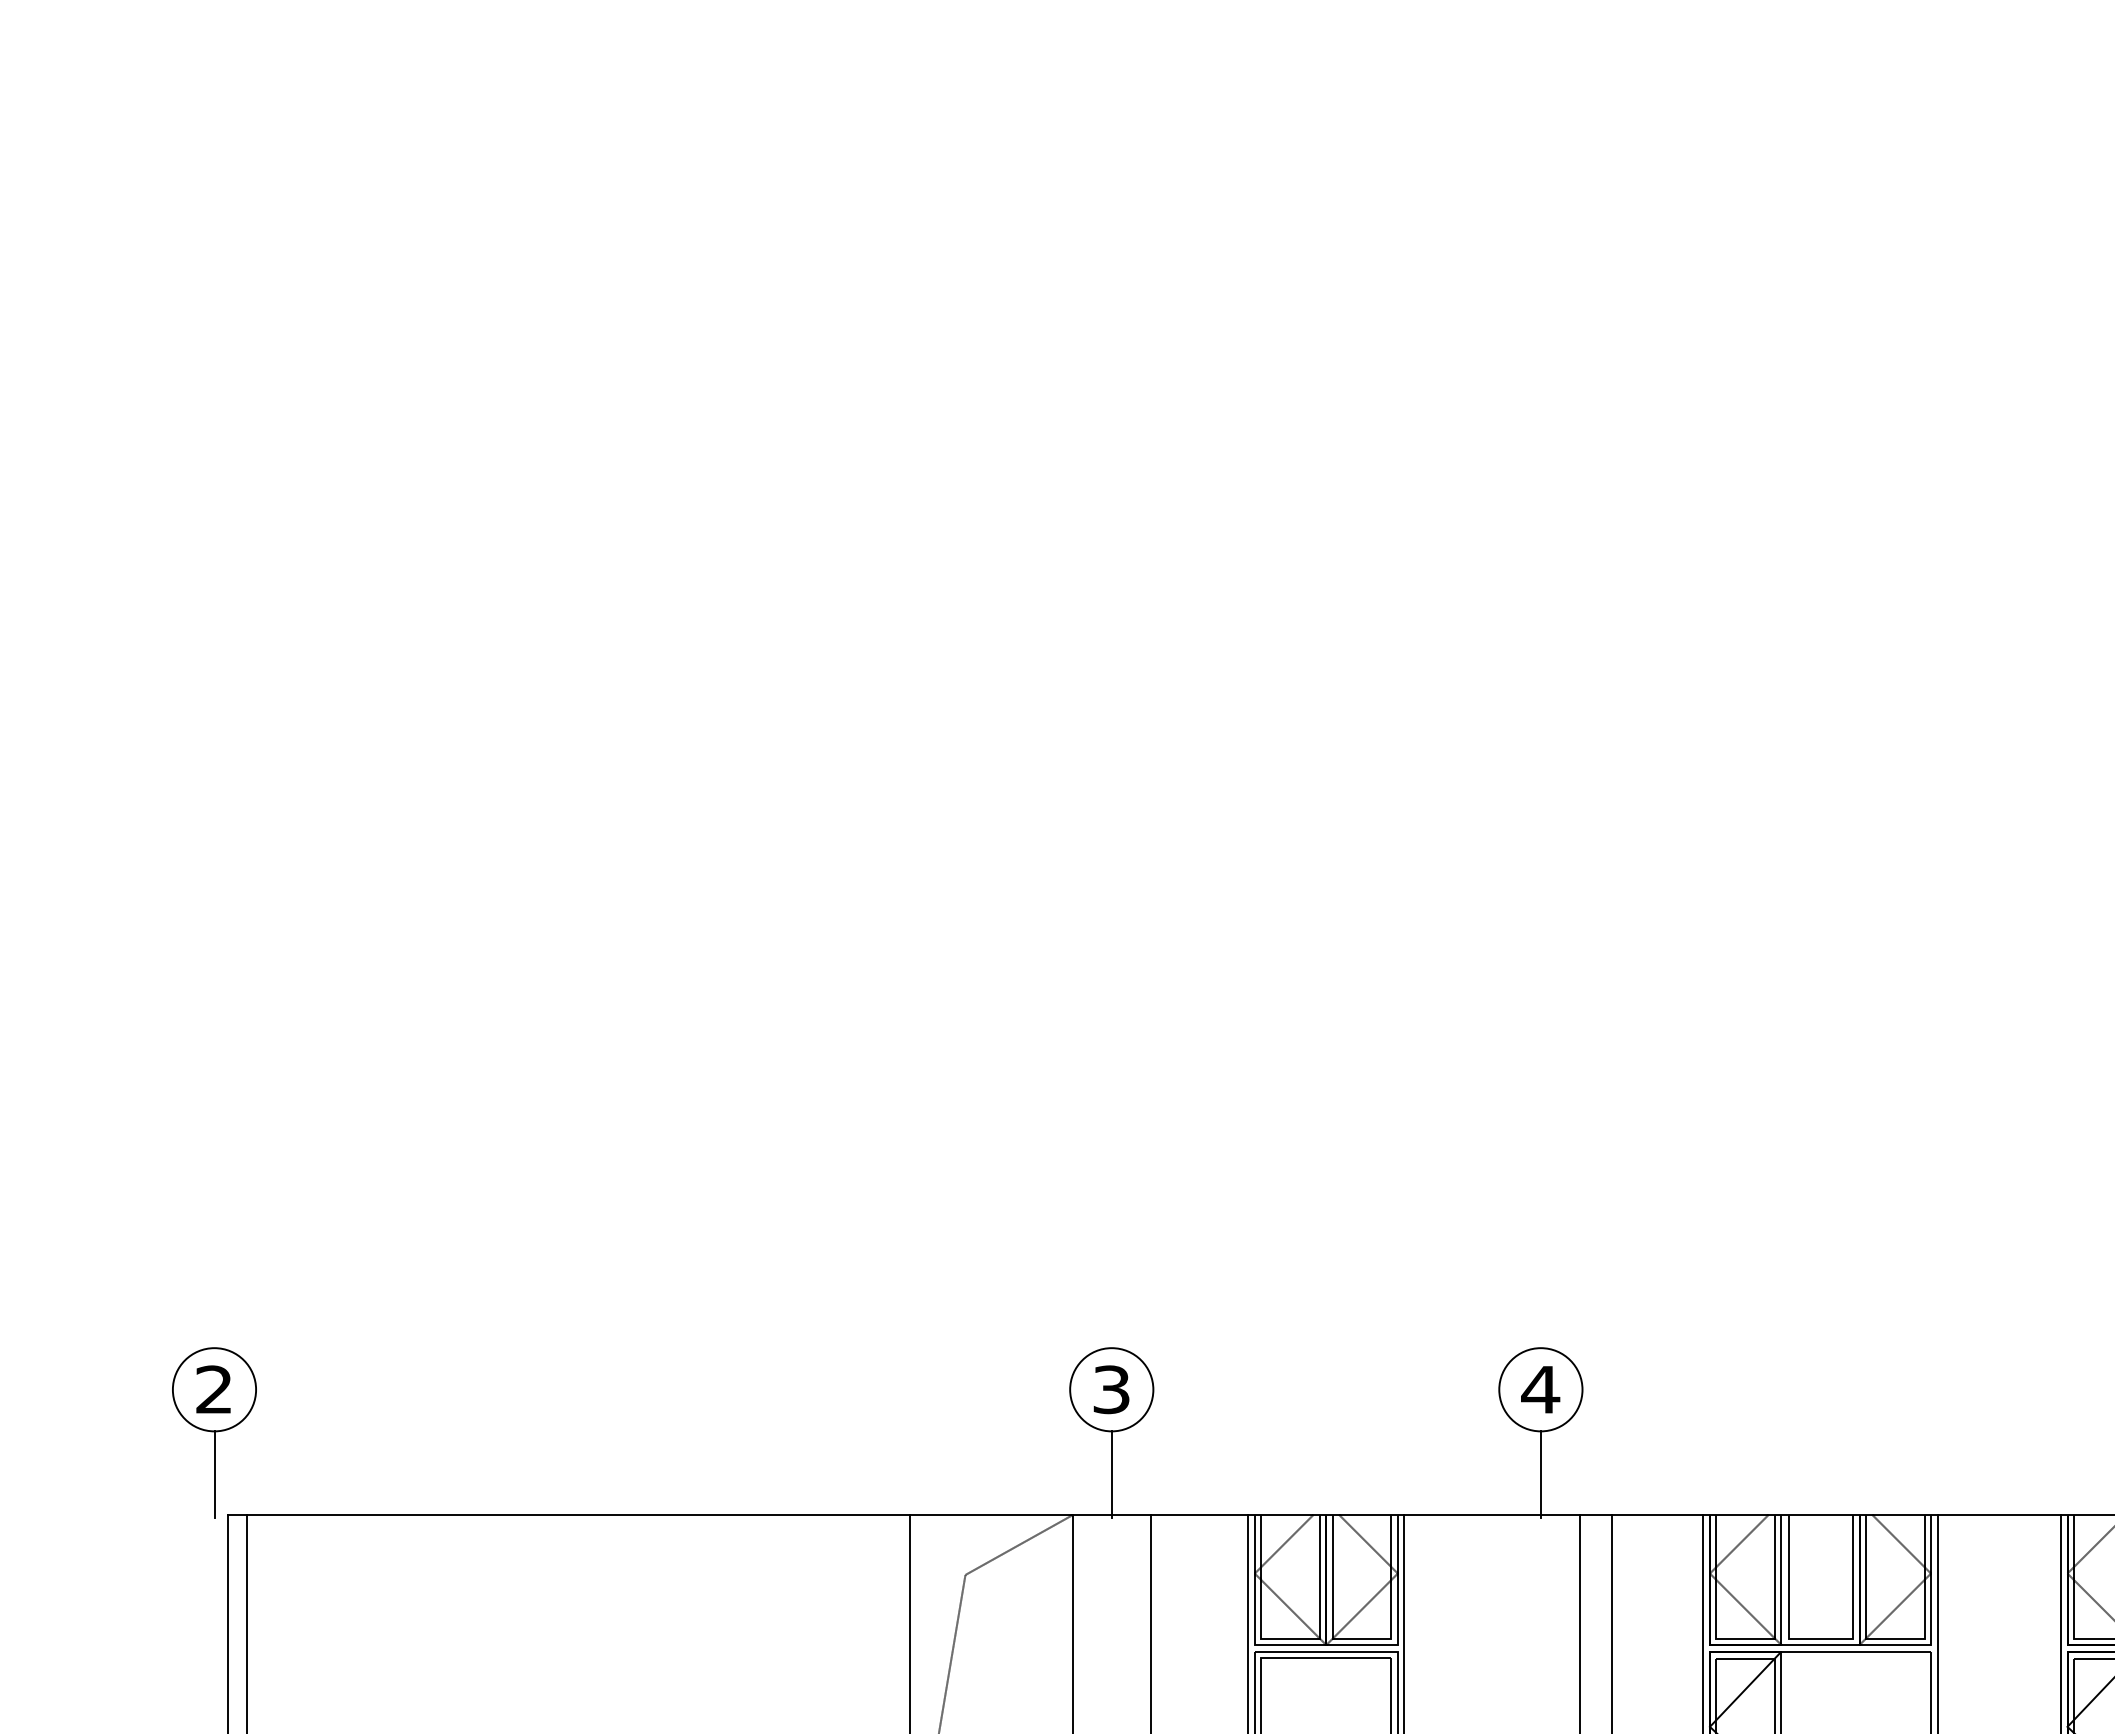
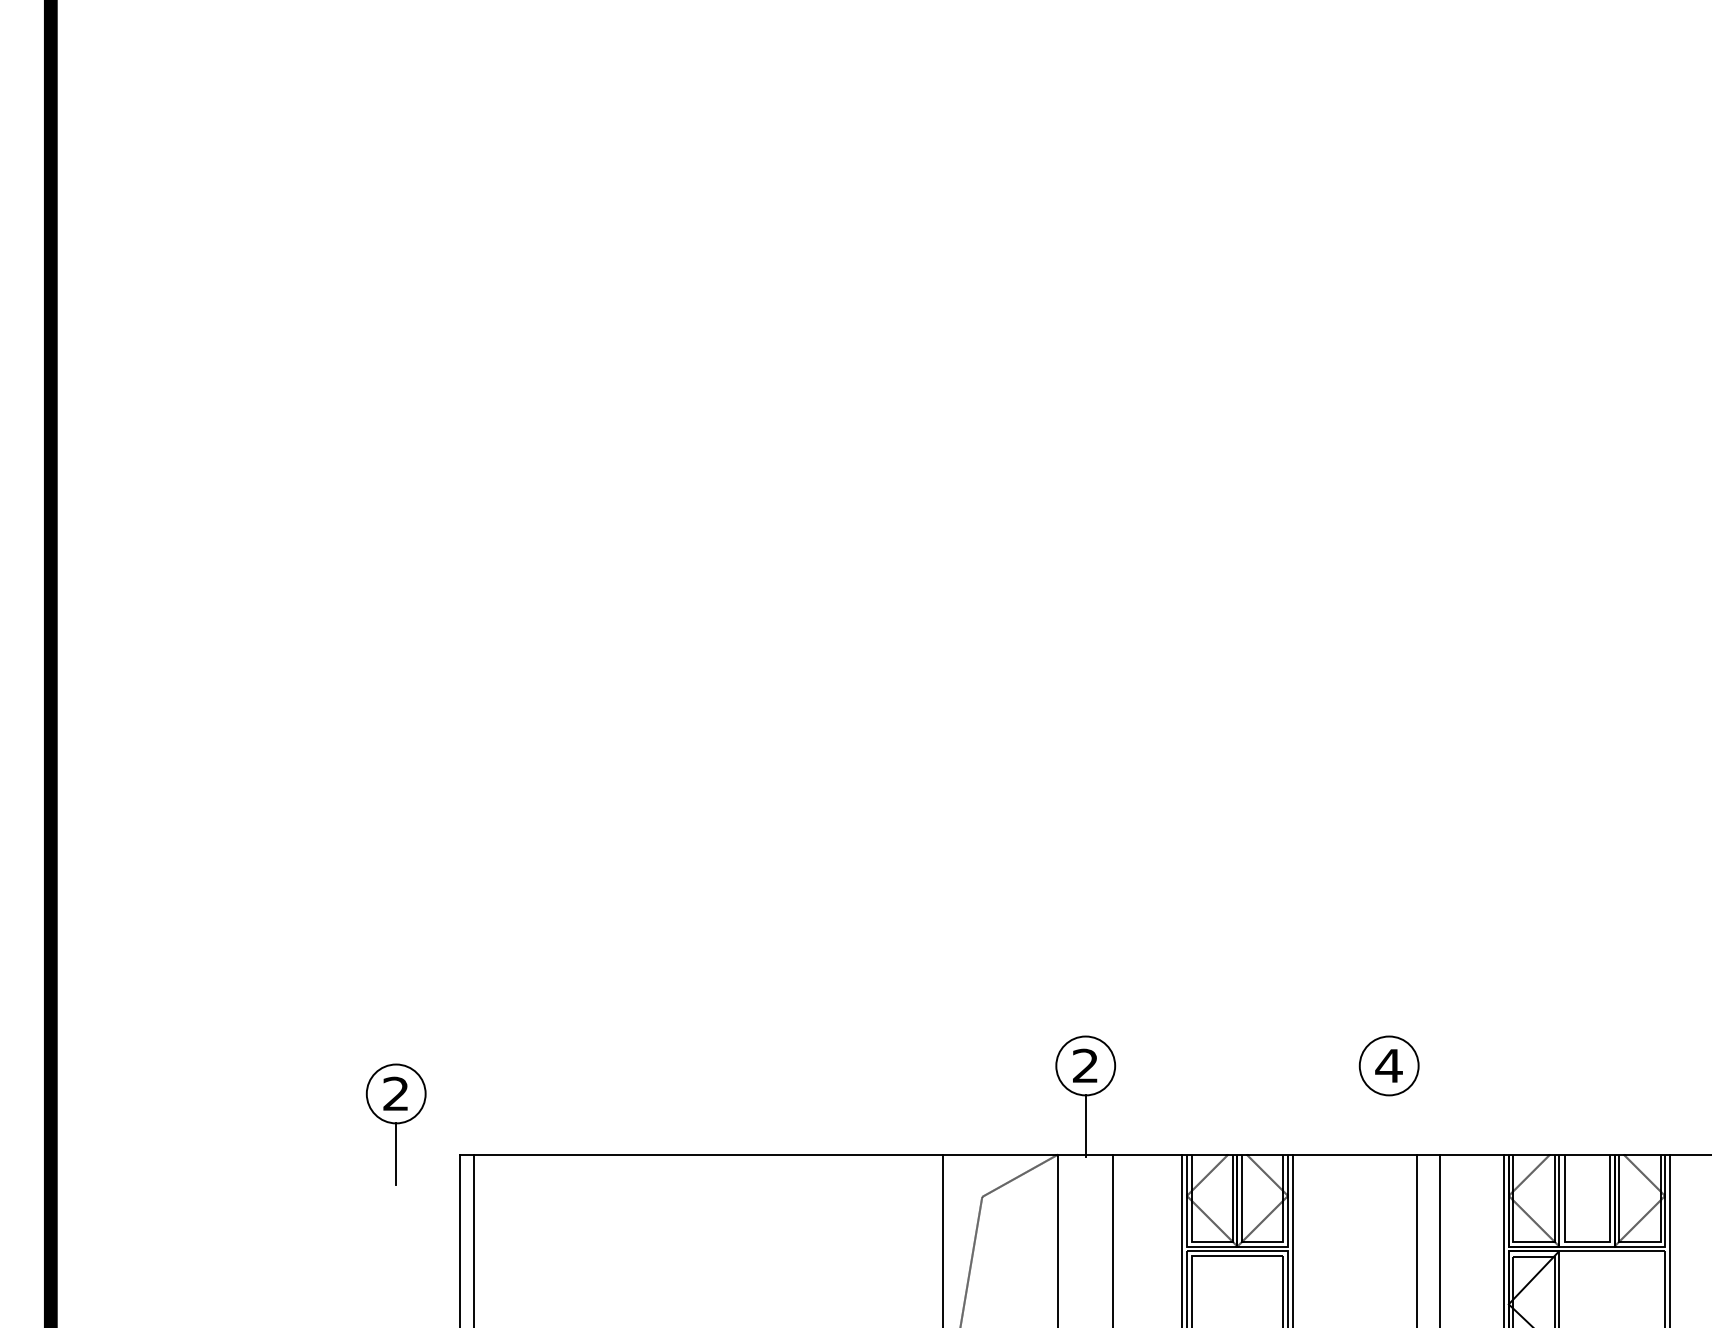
text: (1111, 1390) -> (1085, 1066), 3 -> 2
part: (213, 1432) -> (395, 1124), moved
line: (1541, 1473) -> (1389, 1125), removed

